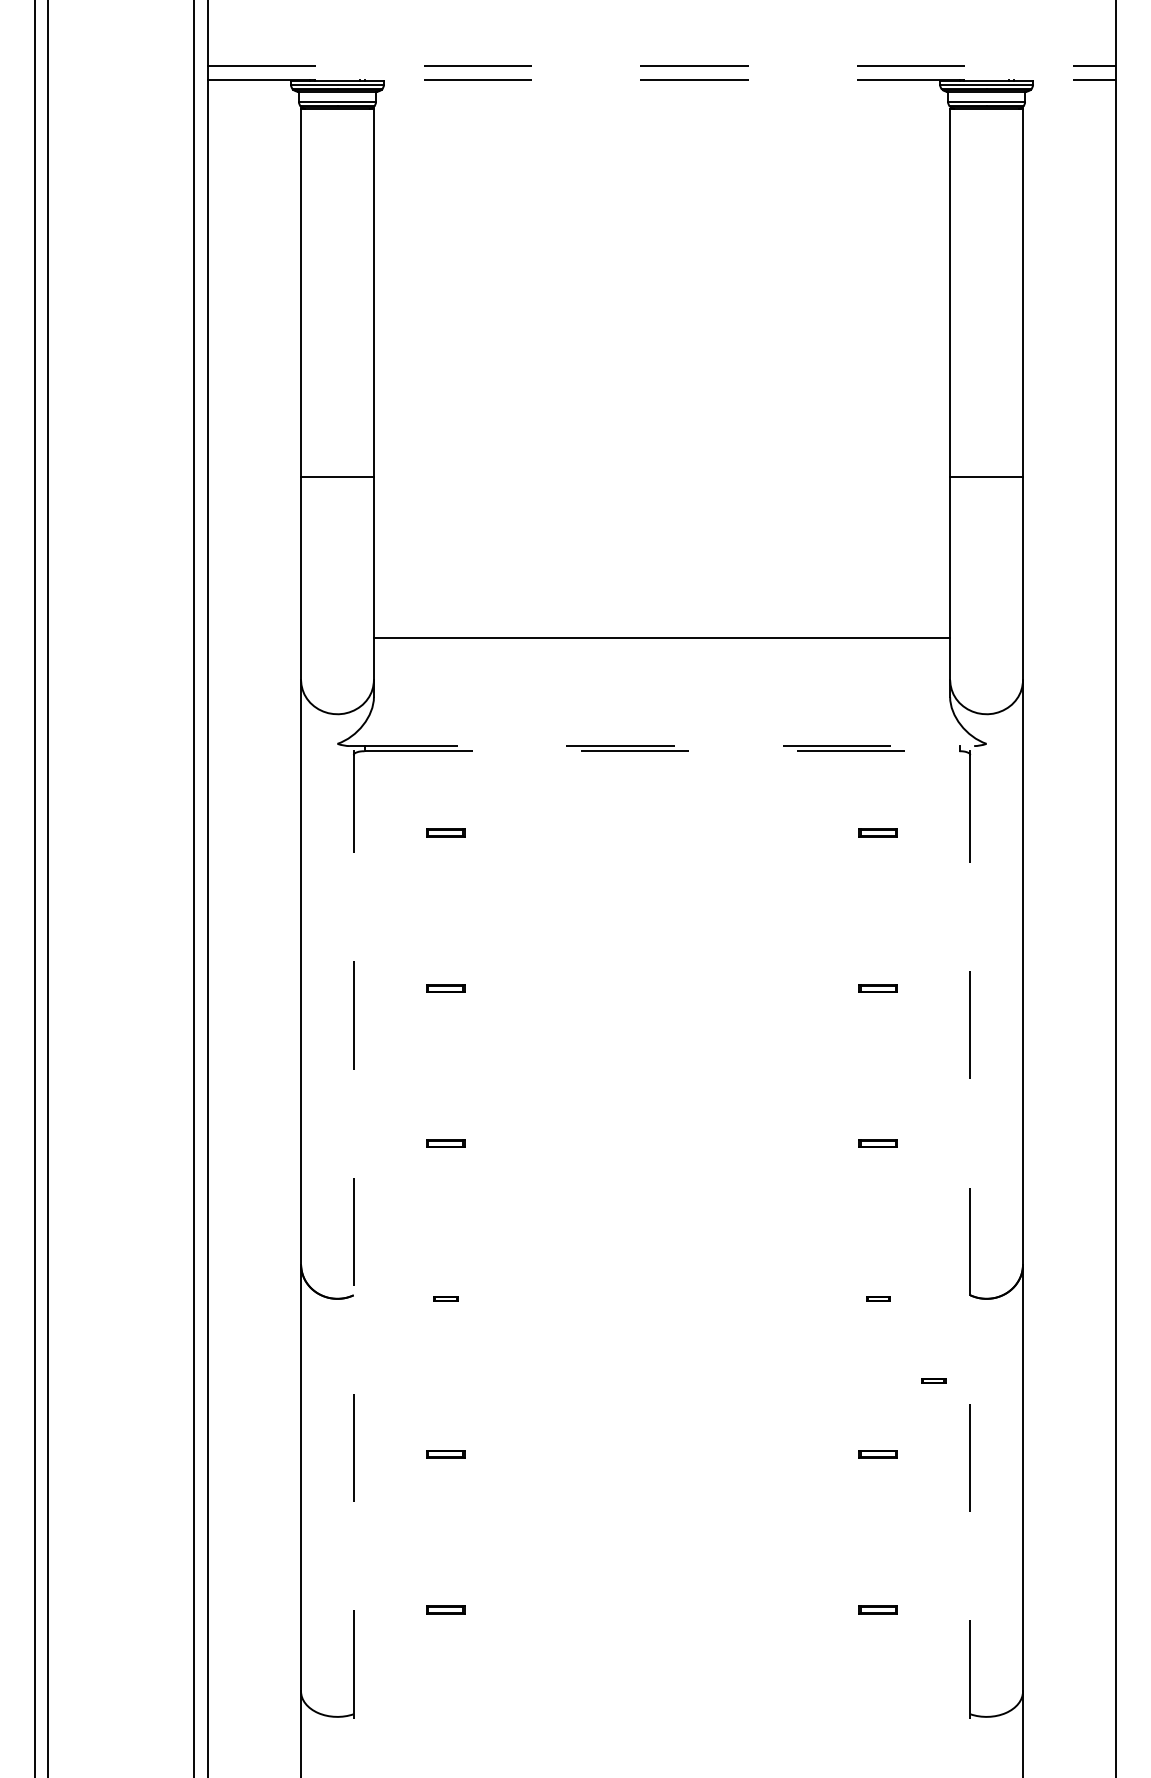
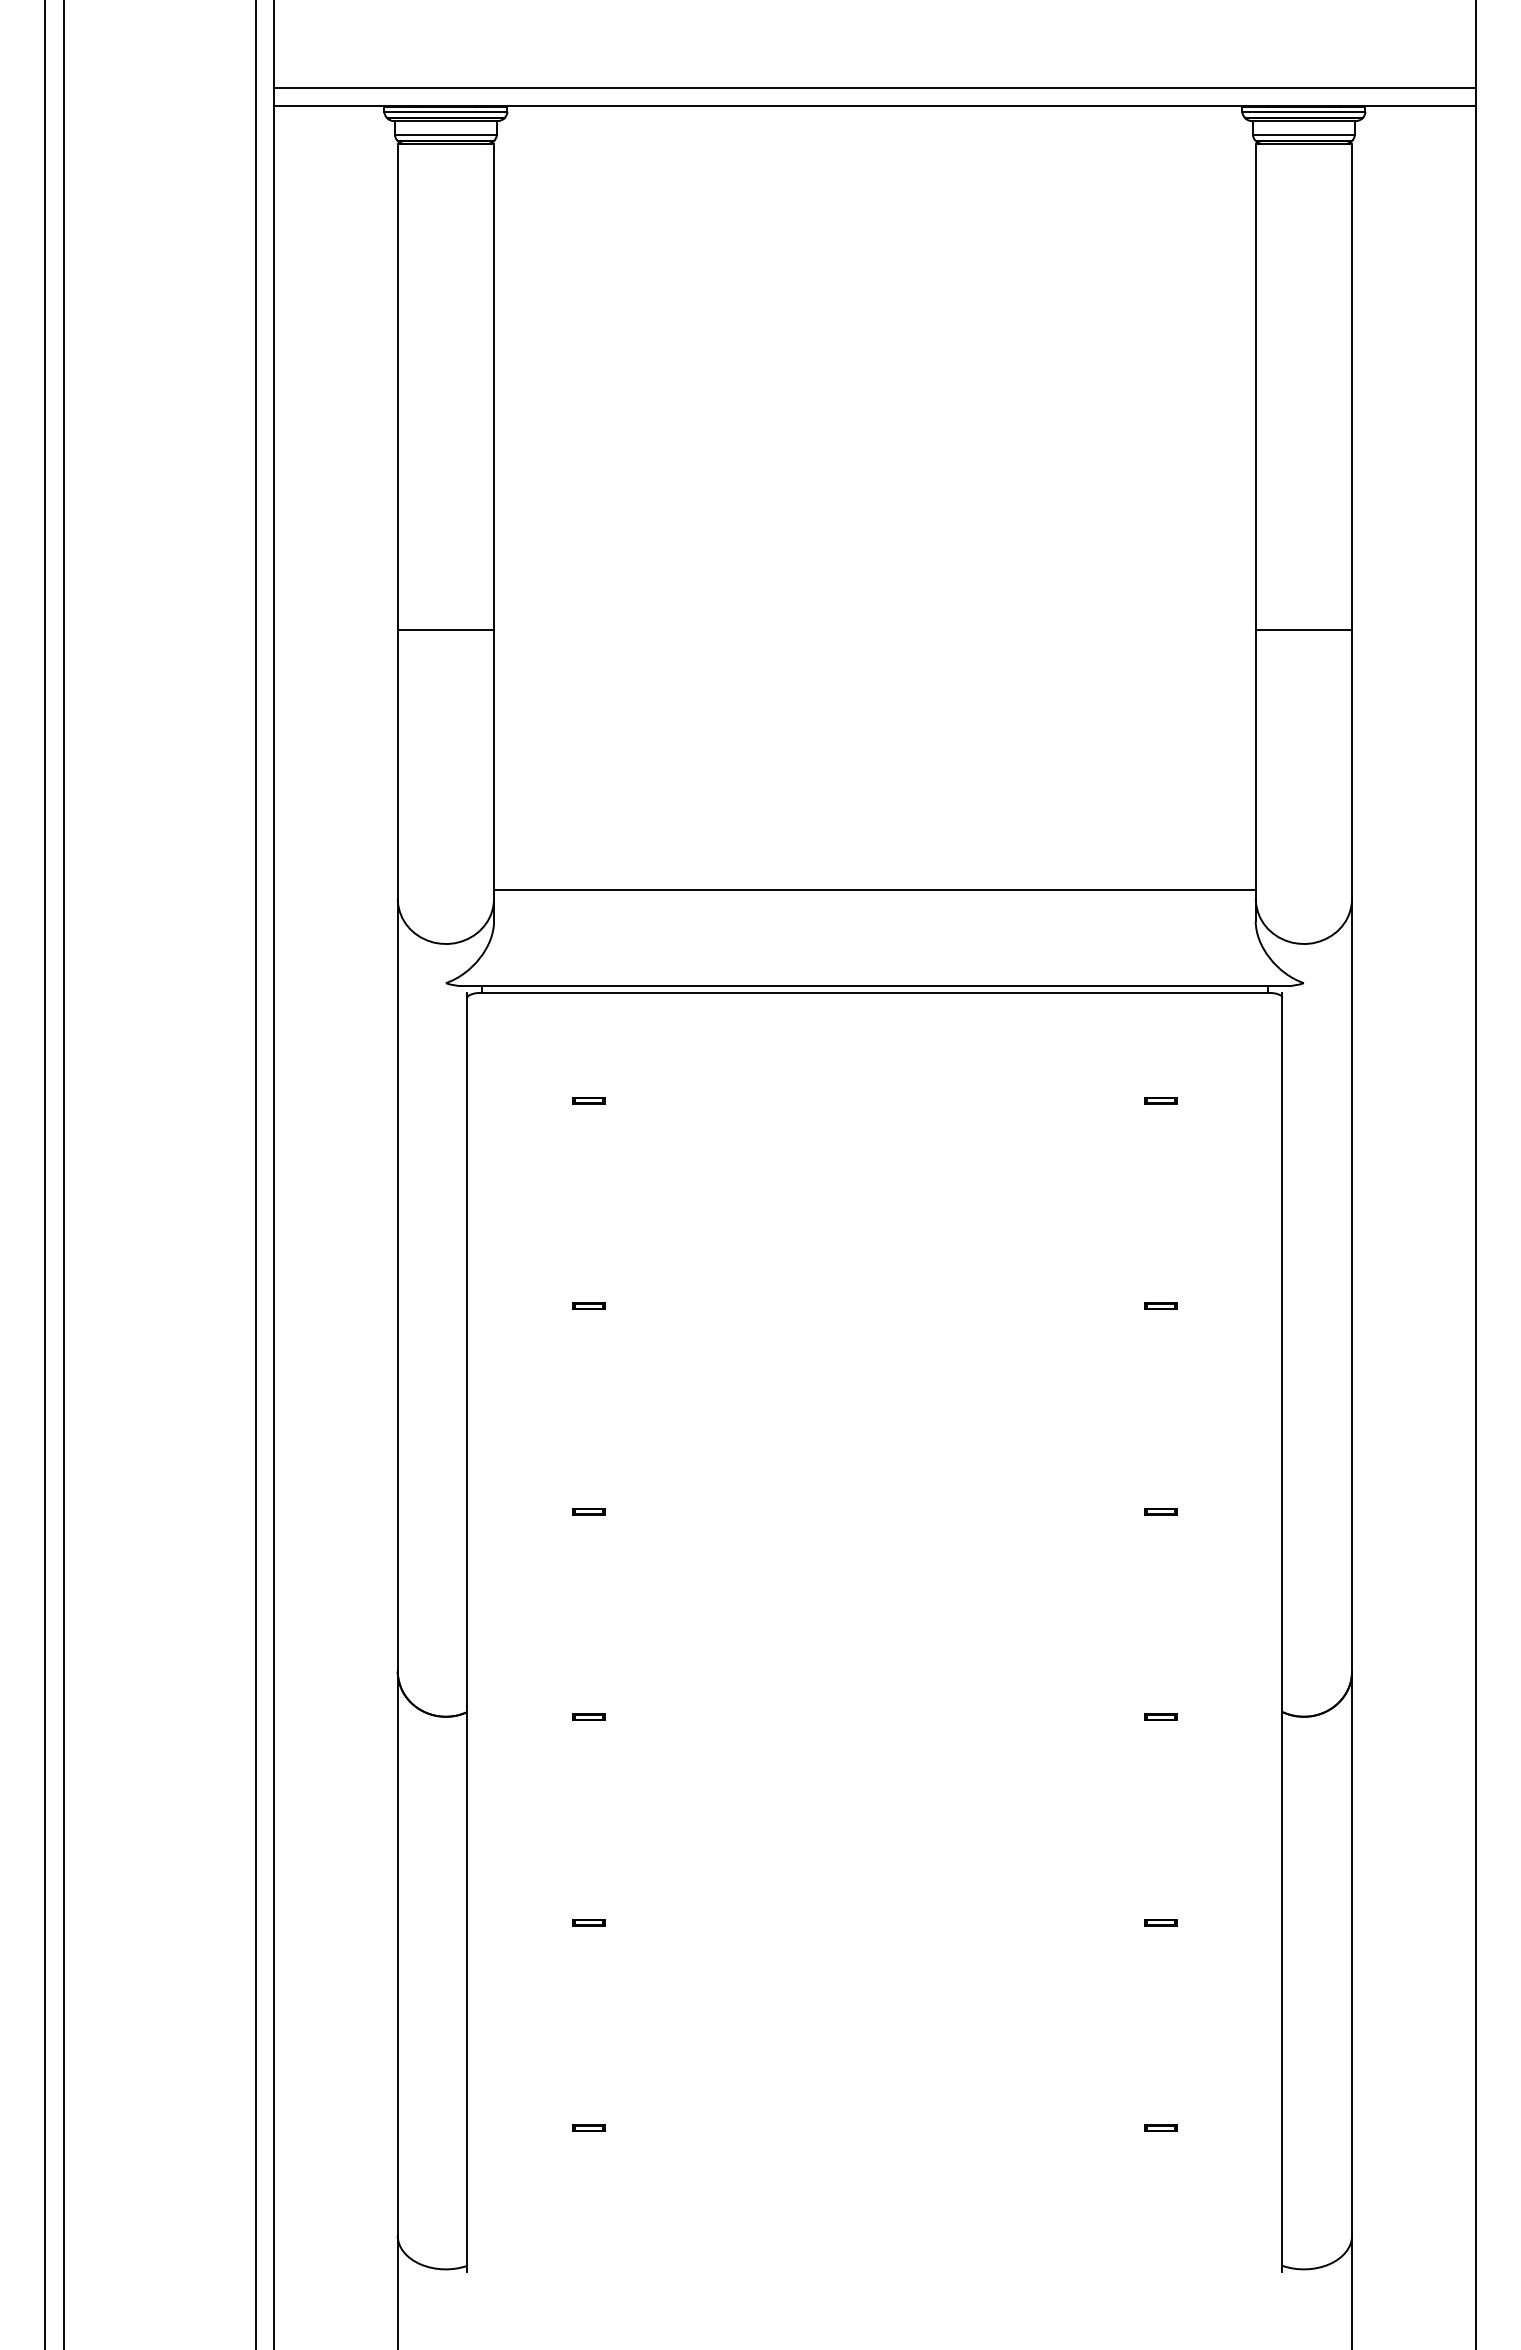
line: (661, 66) -> (874, 87), dashed -> solid
line: (661, 79) -> (874, 105), dashed -> solid
line: (661, 637) -> (874, 889), moved
line: (662, 746) -> (875, 986), dashed -> solid
line: (662, 750) -> (875, 992), dashed -> solid
part: (445, 832) -> (588, 1100), size x0.62
part: (878, 832) -> (1160, 1100), size x0.62
part: (445, 987) -> (588, 1305), size x0.62
part: (878, 987) -> (1160, 1305), size x0.62
part: (445, 1143) -> (588, 1511), size x0.62
part: (878, 1143) -> (1160, 1511), size x0.62
line: (353, 1236) -> (467, 1634), dashed -> solid
line: (970, 1236) -> (1282, 1634), dashed -> solid
part: (933, 1380) -> (1233, 1824), removed
part: (445, 1454) -> (588, 1922), size x0.62
part: (878, 1454) -> (1160, 1922), size x0.62
part: (445, 1609) -> (588, 2127), size x0.62
part: (878, 1609) -> (1160, 2127), size x0.62

